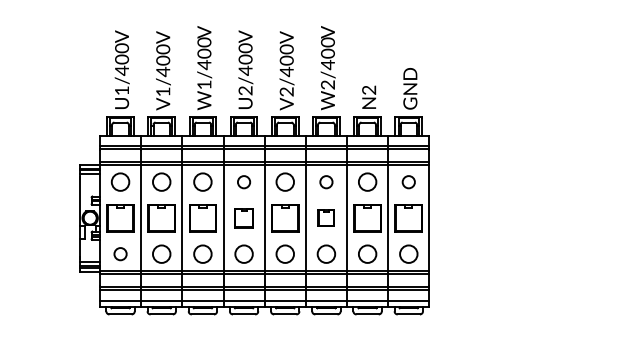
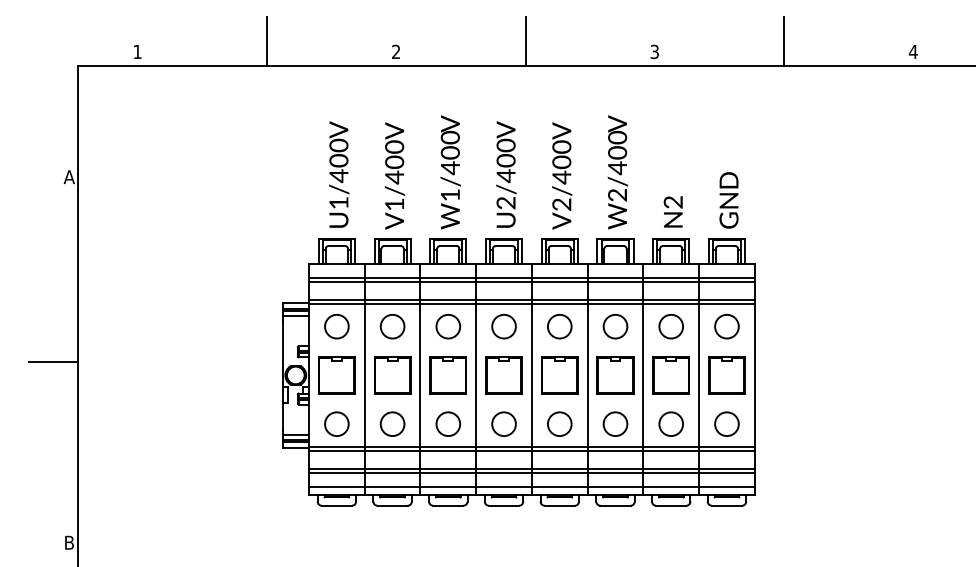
circle: (243, 182) -> (503, 326), size x1.43
circle: (326, 182) -> (615, 326), size x1.43
circle: (408, 182) -> (726, 326), size x1.43
part: (243, 218) -> (503, 375), size x1.43
part: (326, 218) -> (615, 375), size x1.67
circle: (120, 253) -> (336, 423), size x1.43

